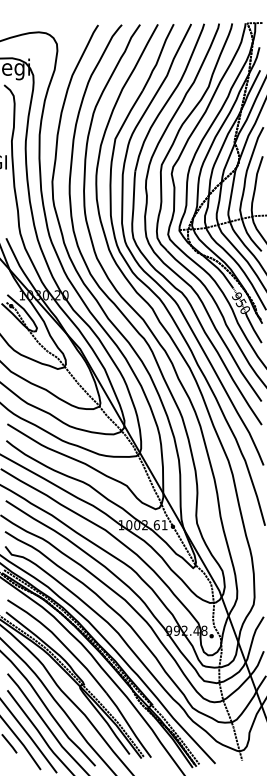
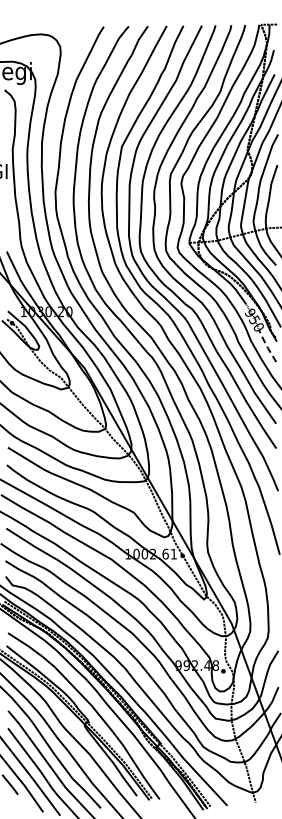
line: (253, 328) -> (267, 346), solid -> dashed

